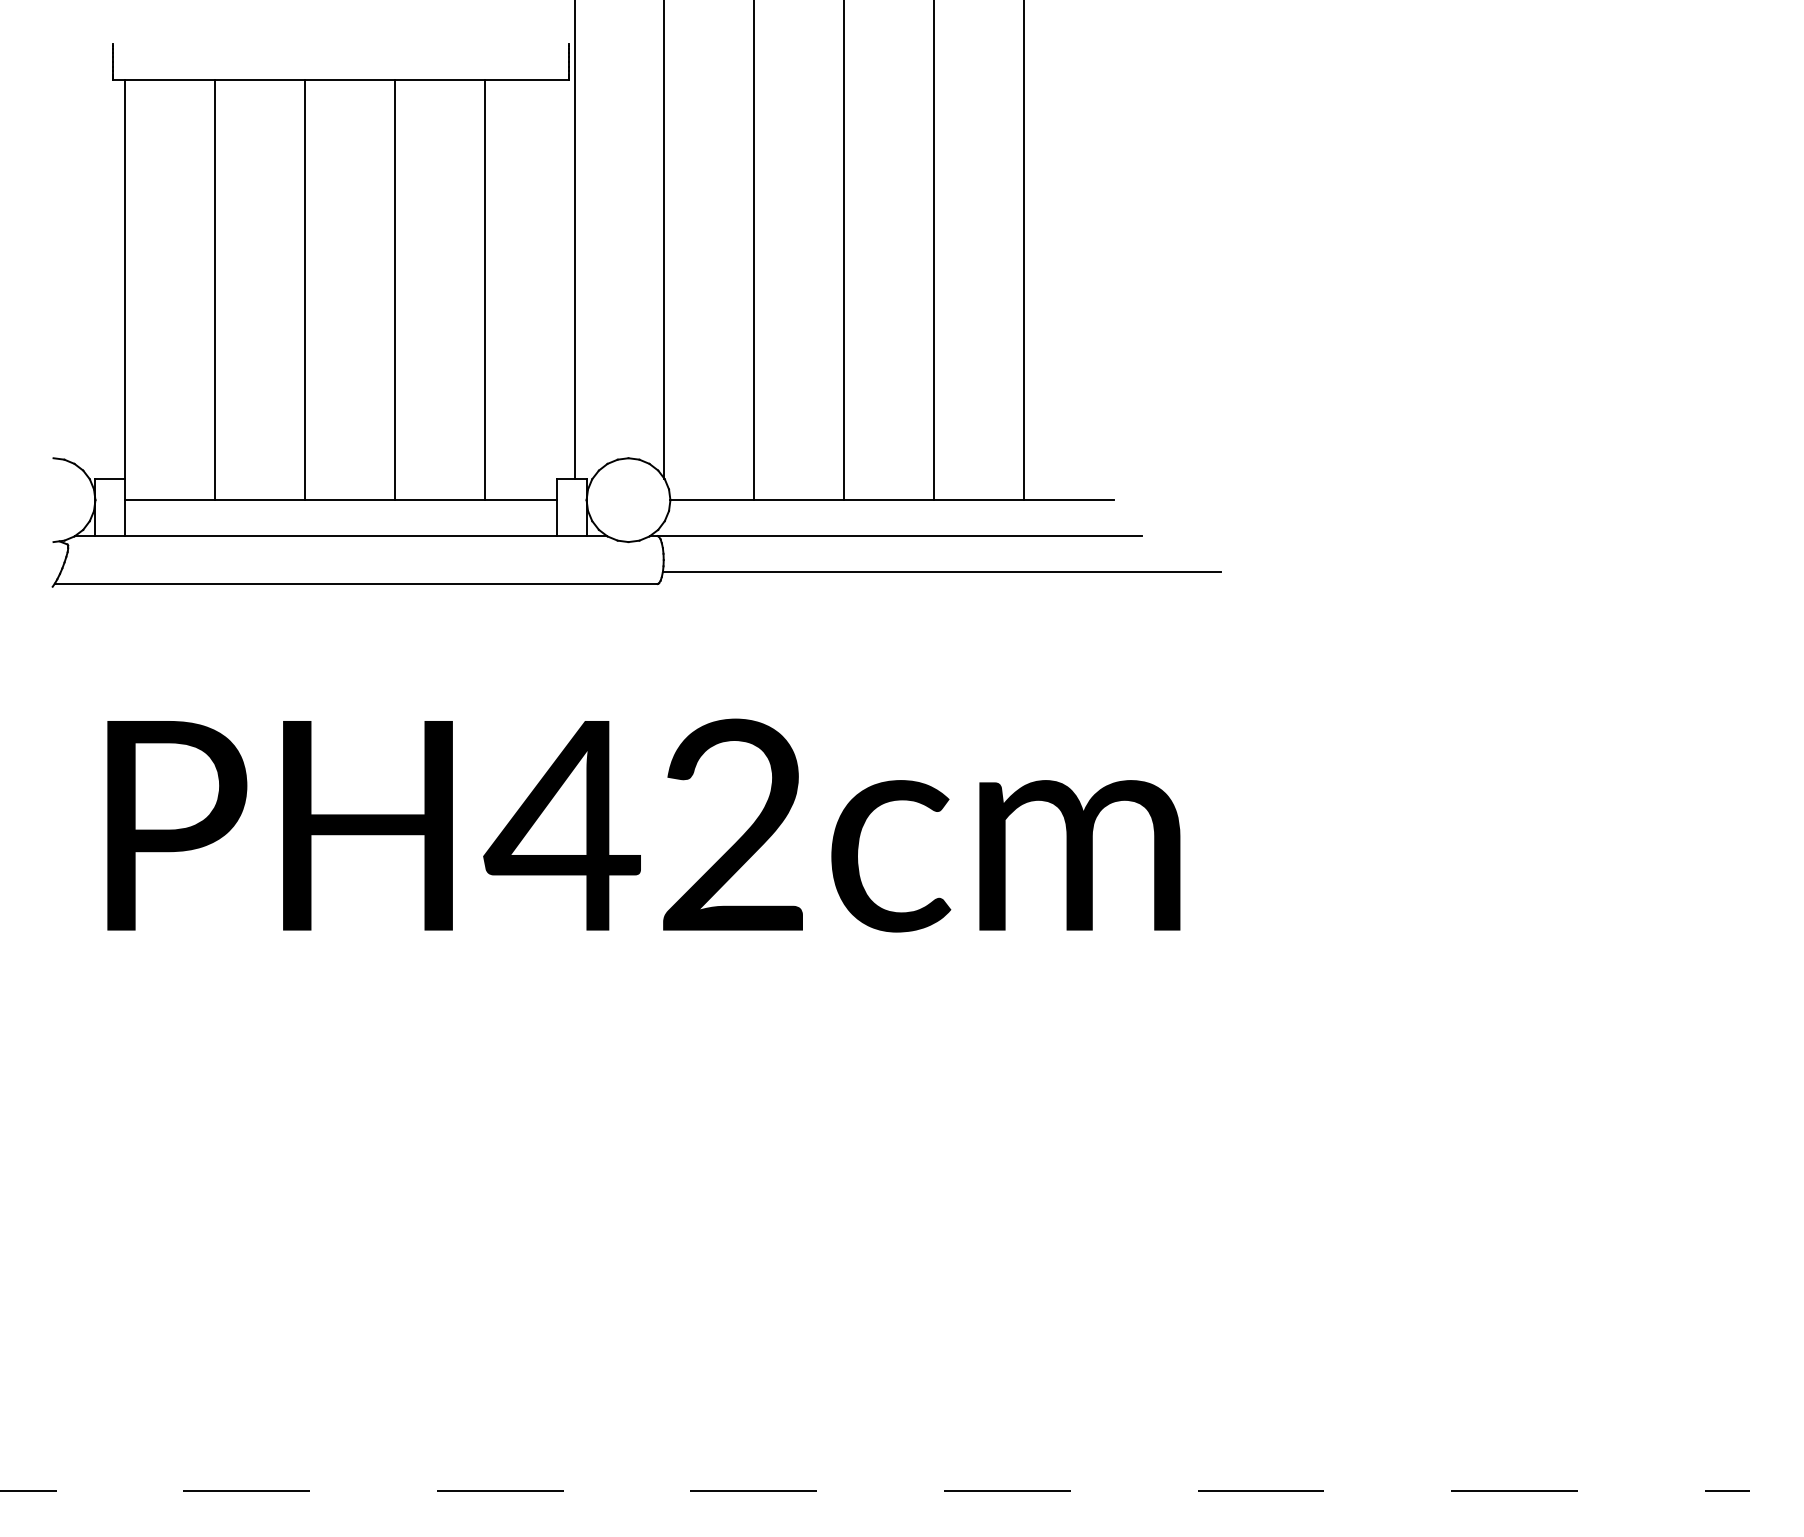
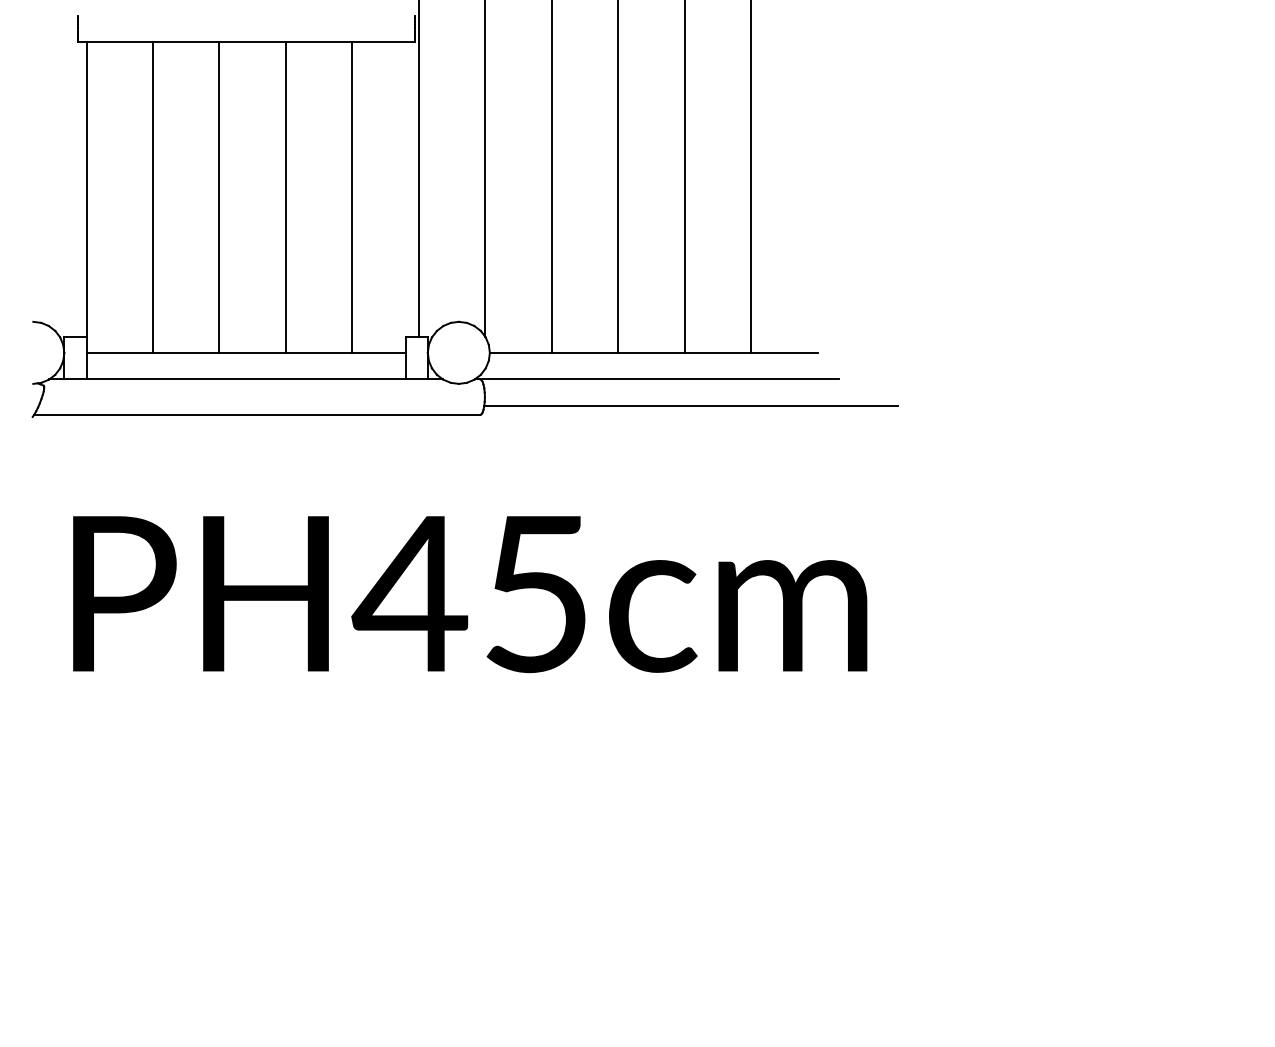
text: (732, 825) -> (535, 593), PH42cm -> PH45cm

